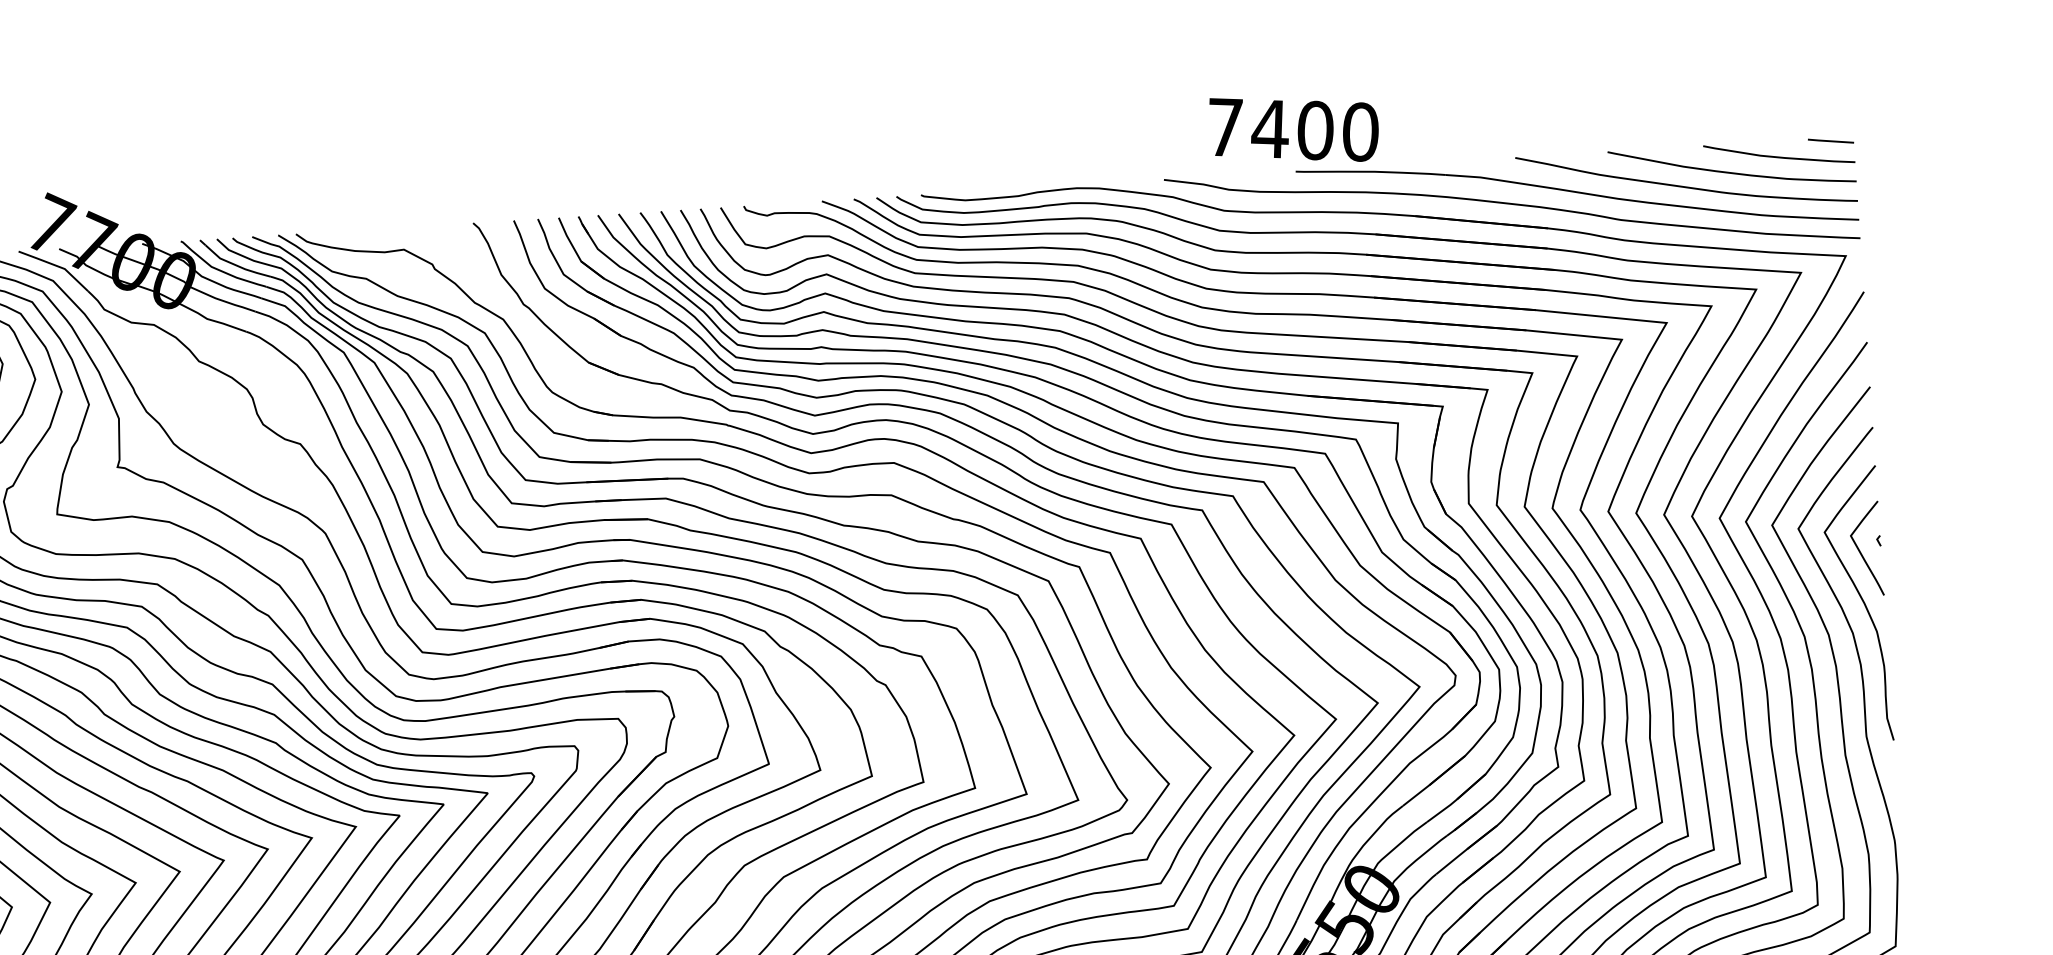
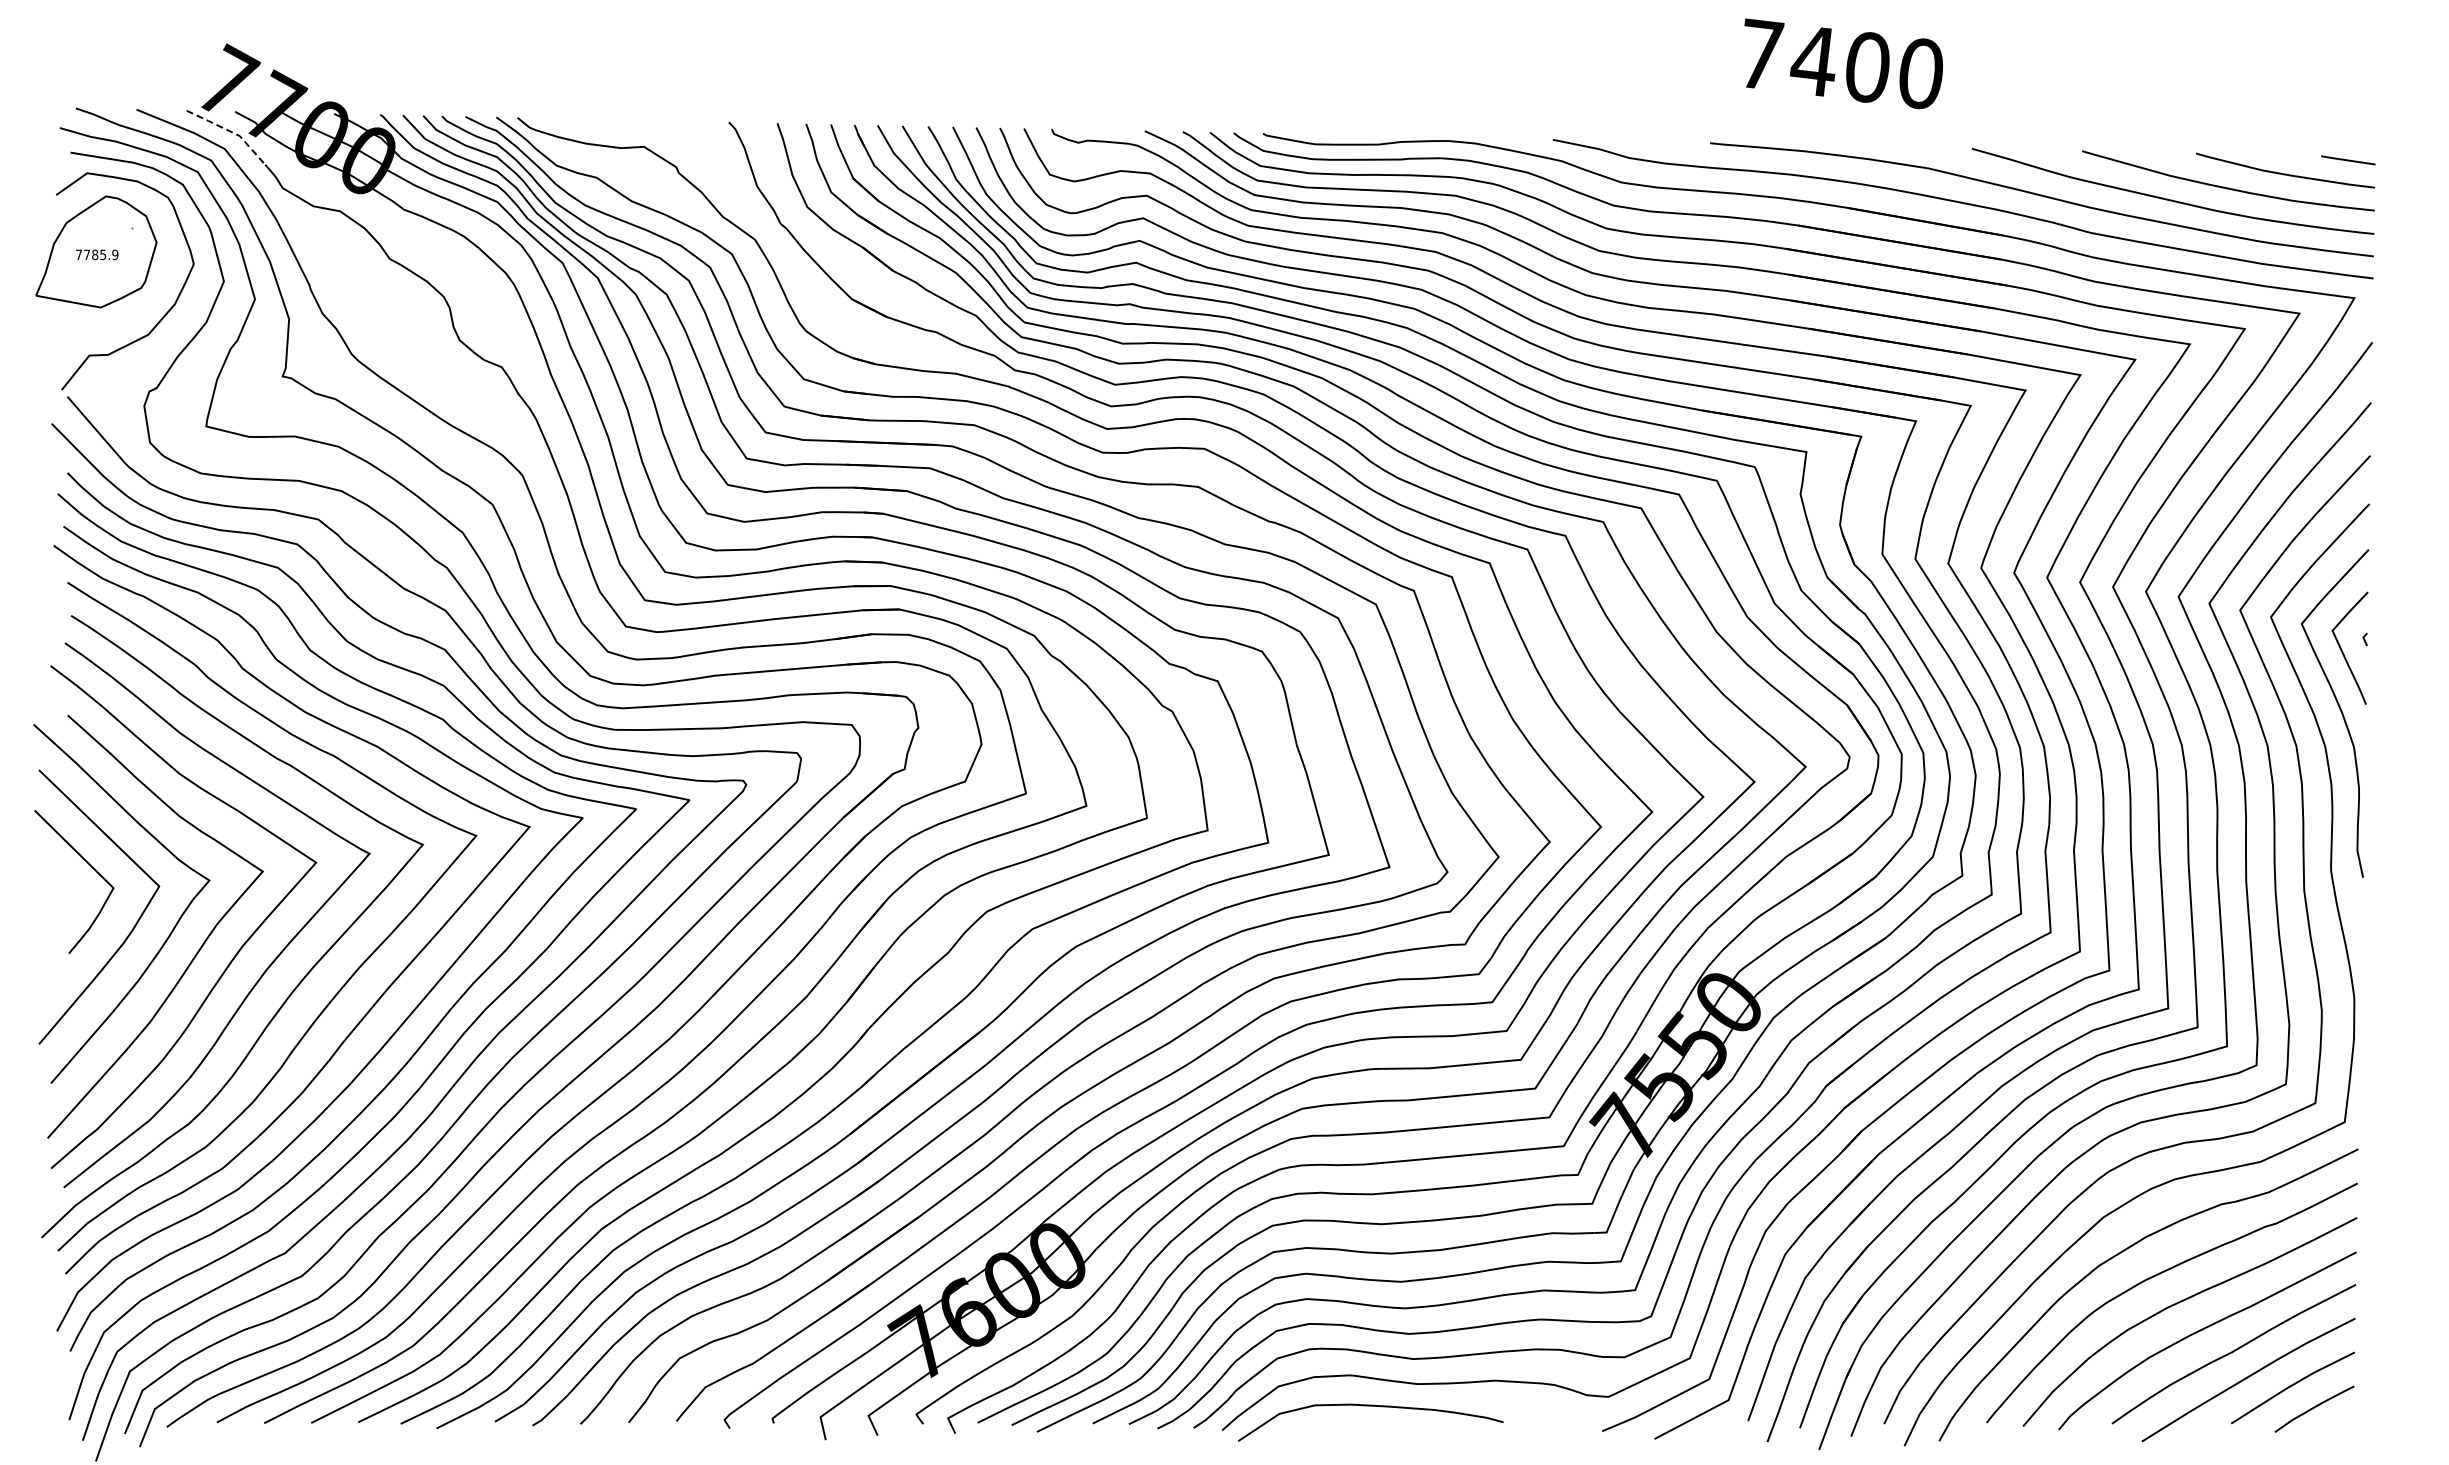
text: (1295, 128) -> (1843, 63), moved
line: (57, 265) -> (231, 131), solid -> dashed

